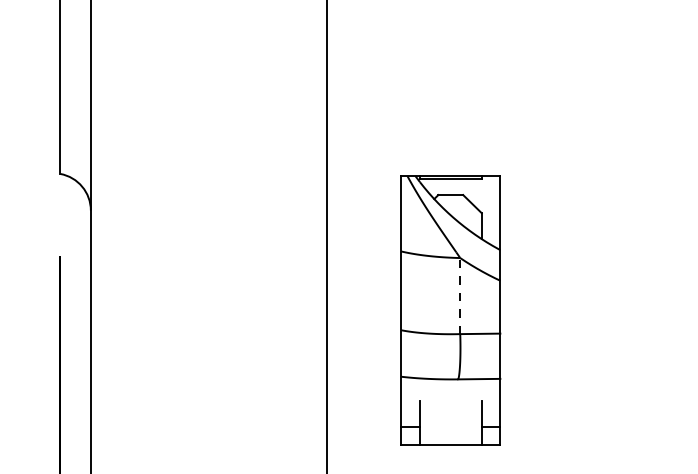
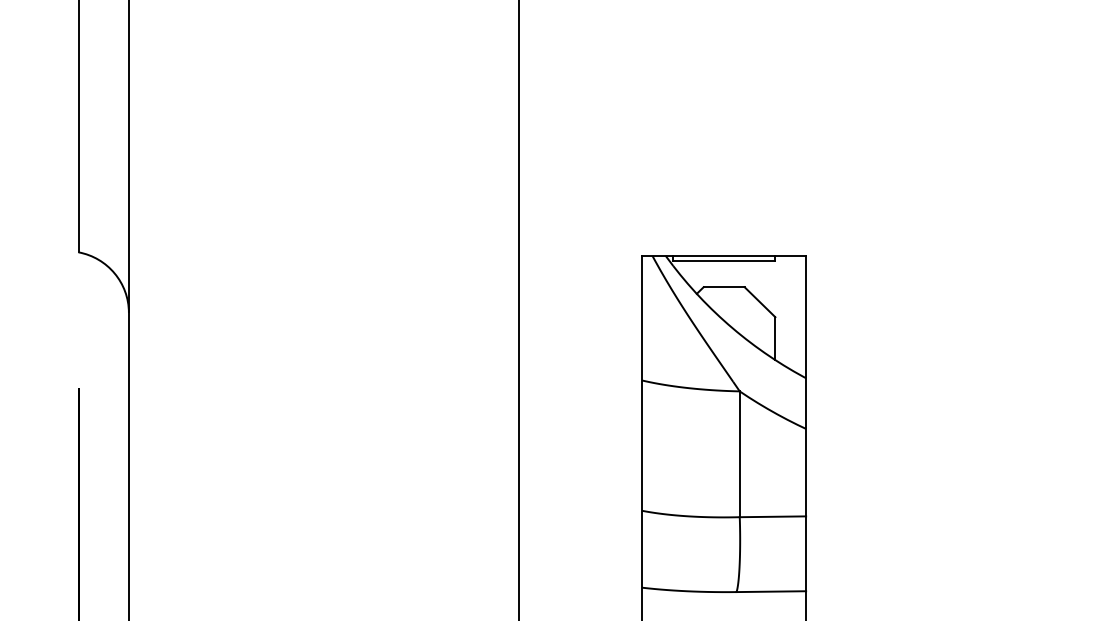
line: (460, 295) -> (740, 453), dashed -> solid

